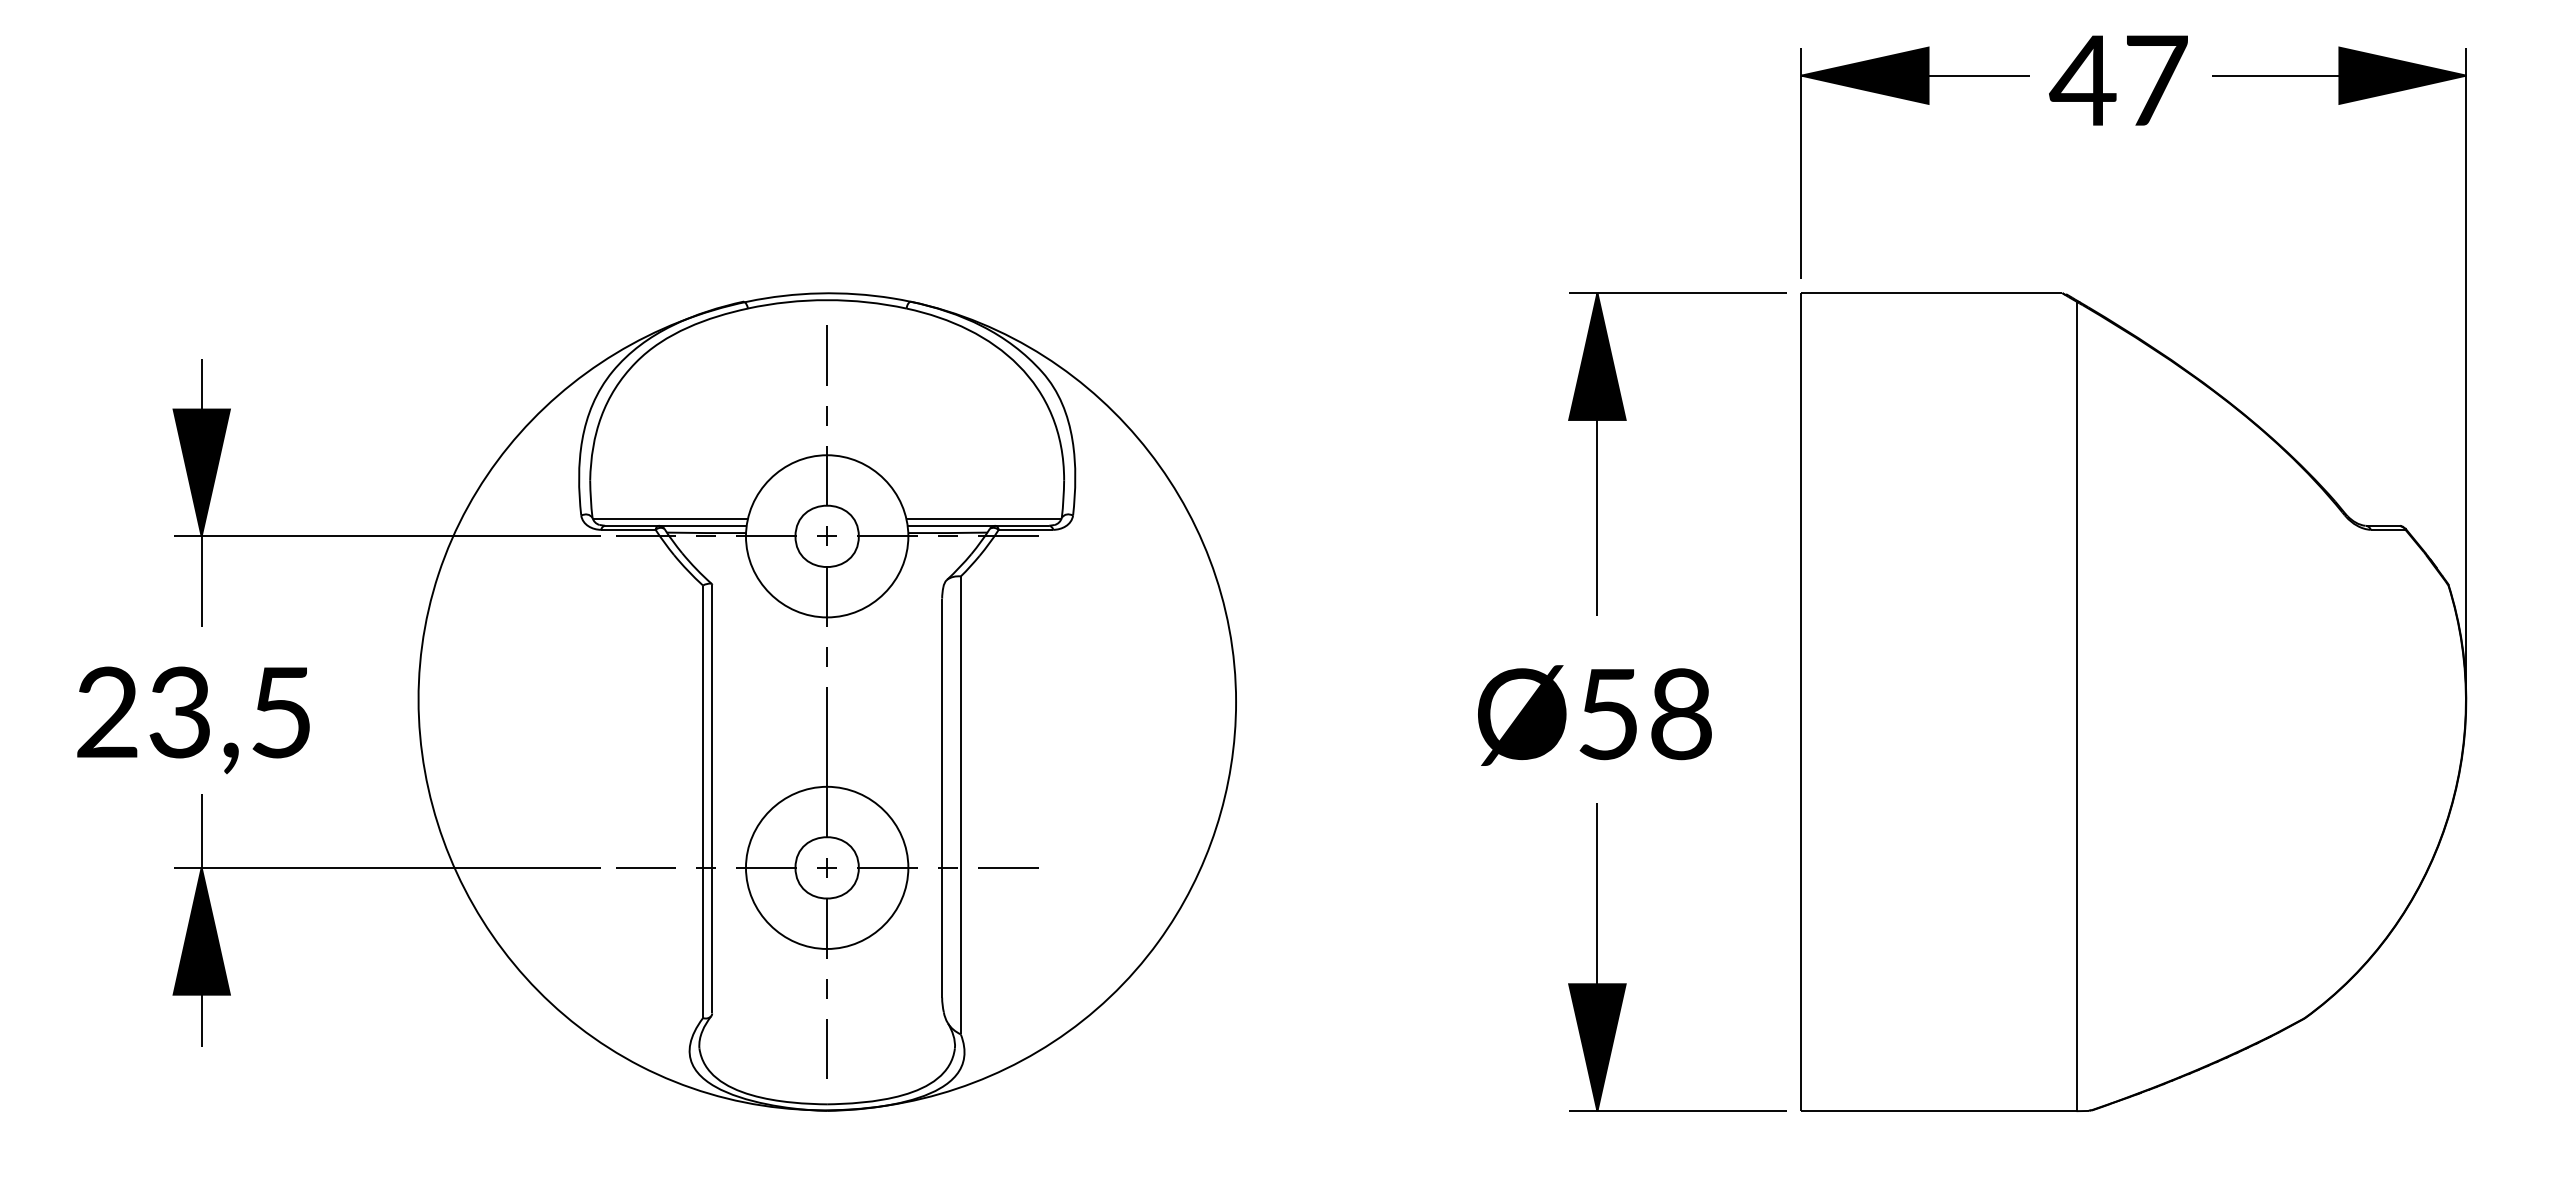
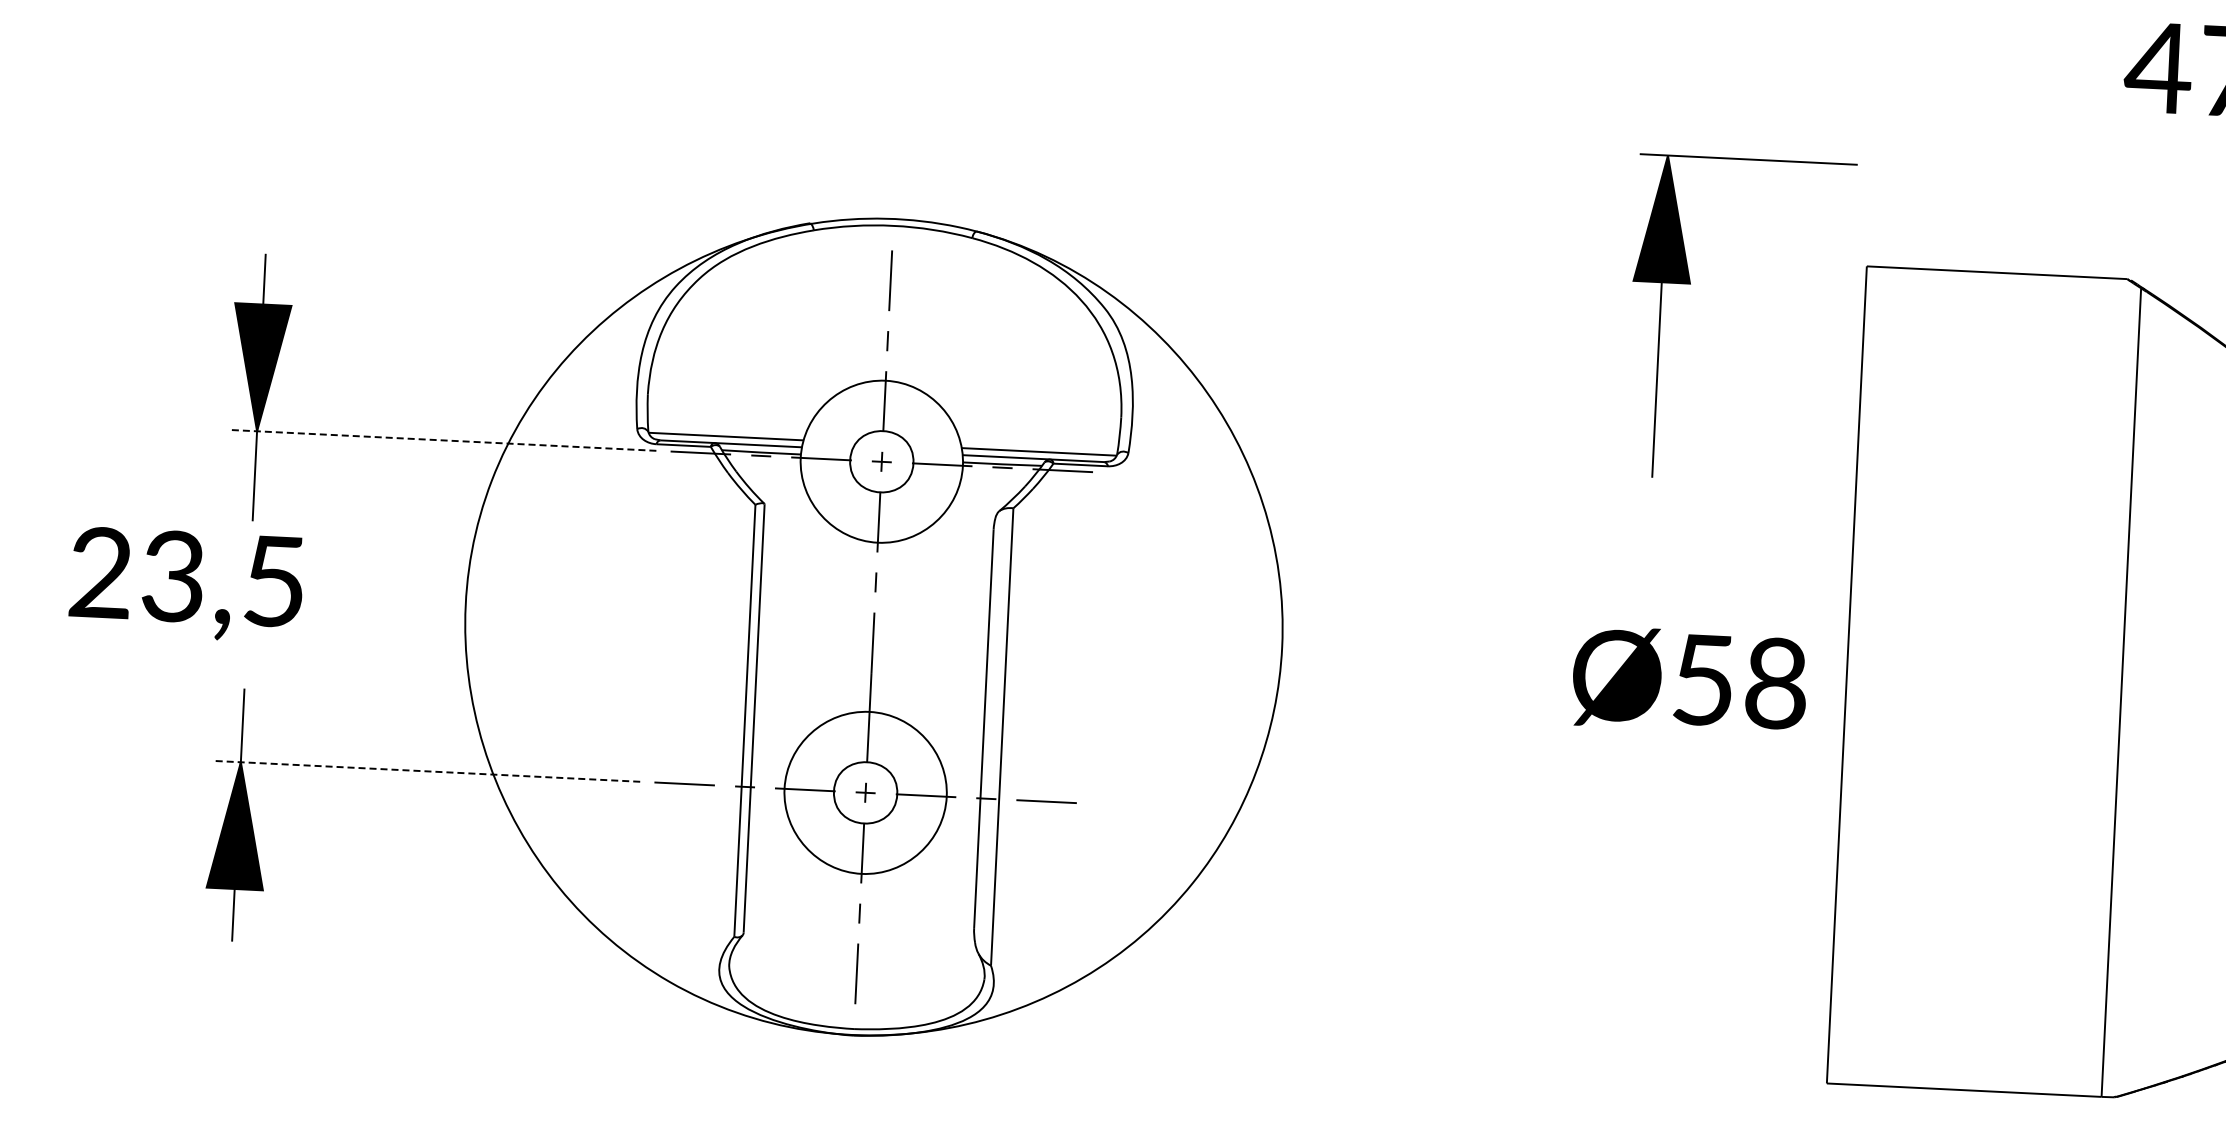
part: (1925, 104) -> (1999, 84), removed
part: (1626, 420) -> (1690, 284), moved
line: (387, 536) -> (442, 440), solid -> dashed
text: (1594, 715) -> (1689, 680), moved
text: (193, 720) -> (186, 585), moved
line: (387, 867) -> (426, 771), solid -> dashed
part: (1626, 983) -> (1658, 947), removed

